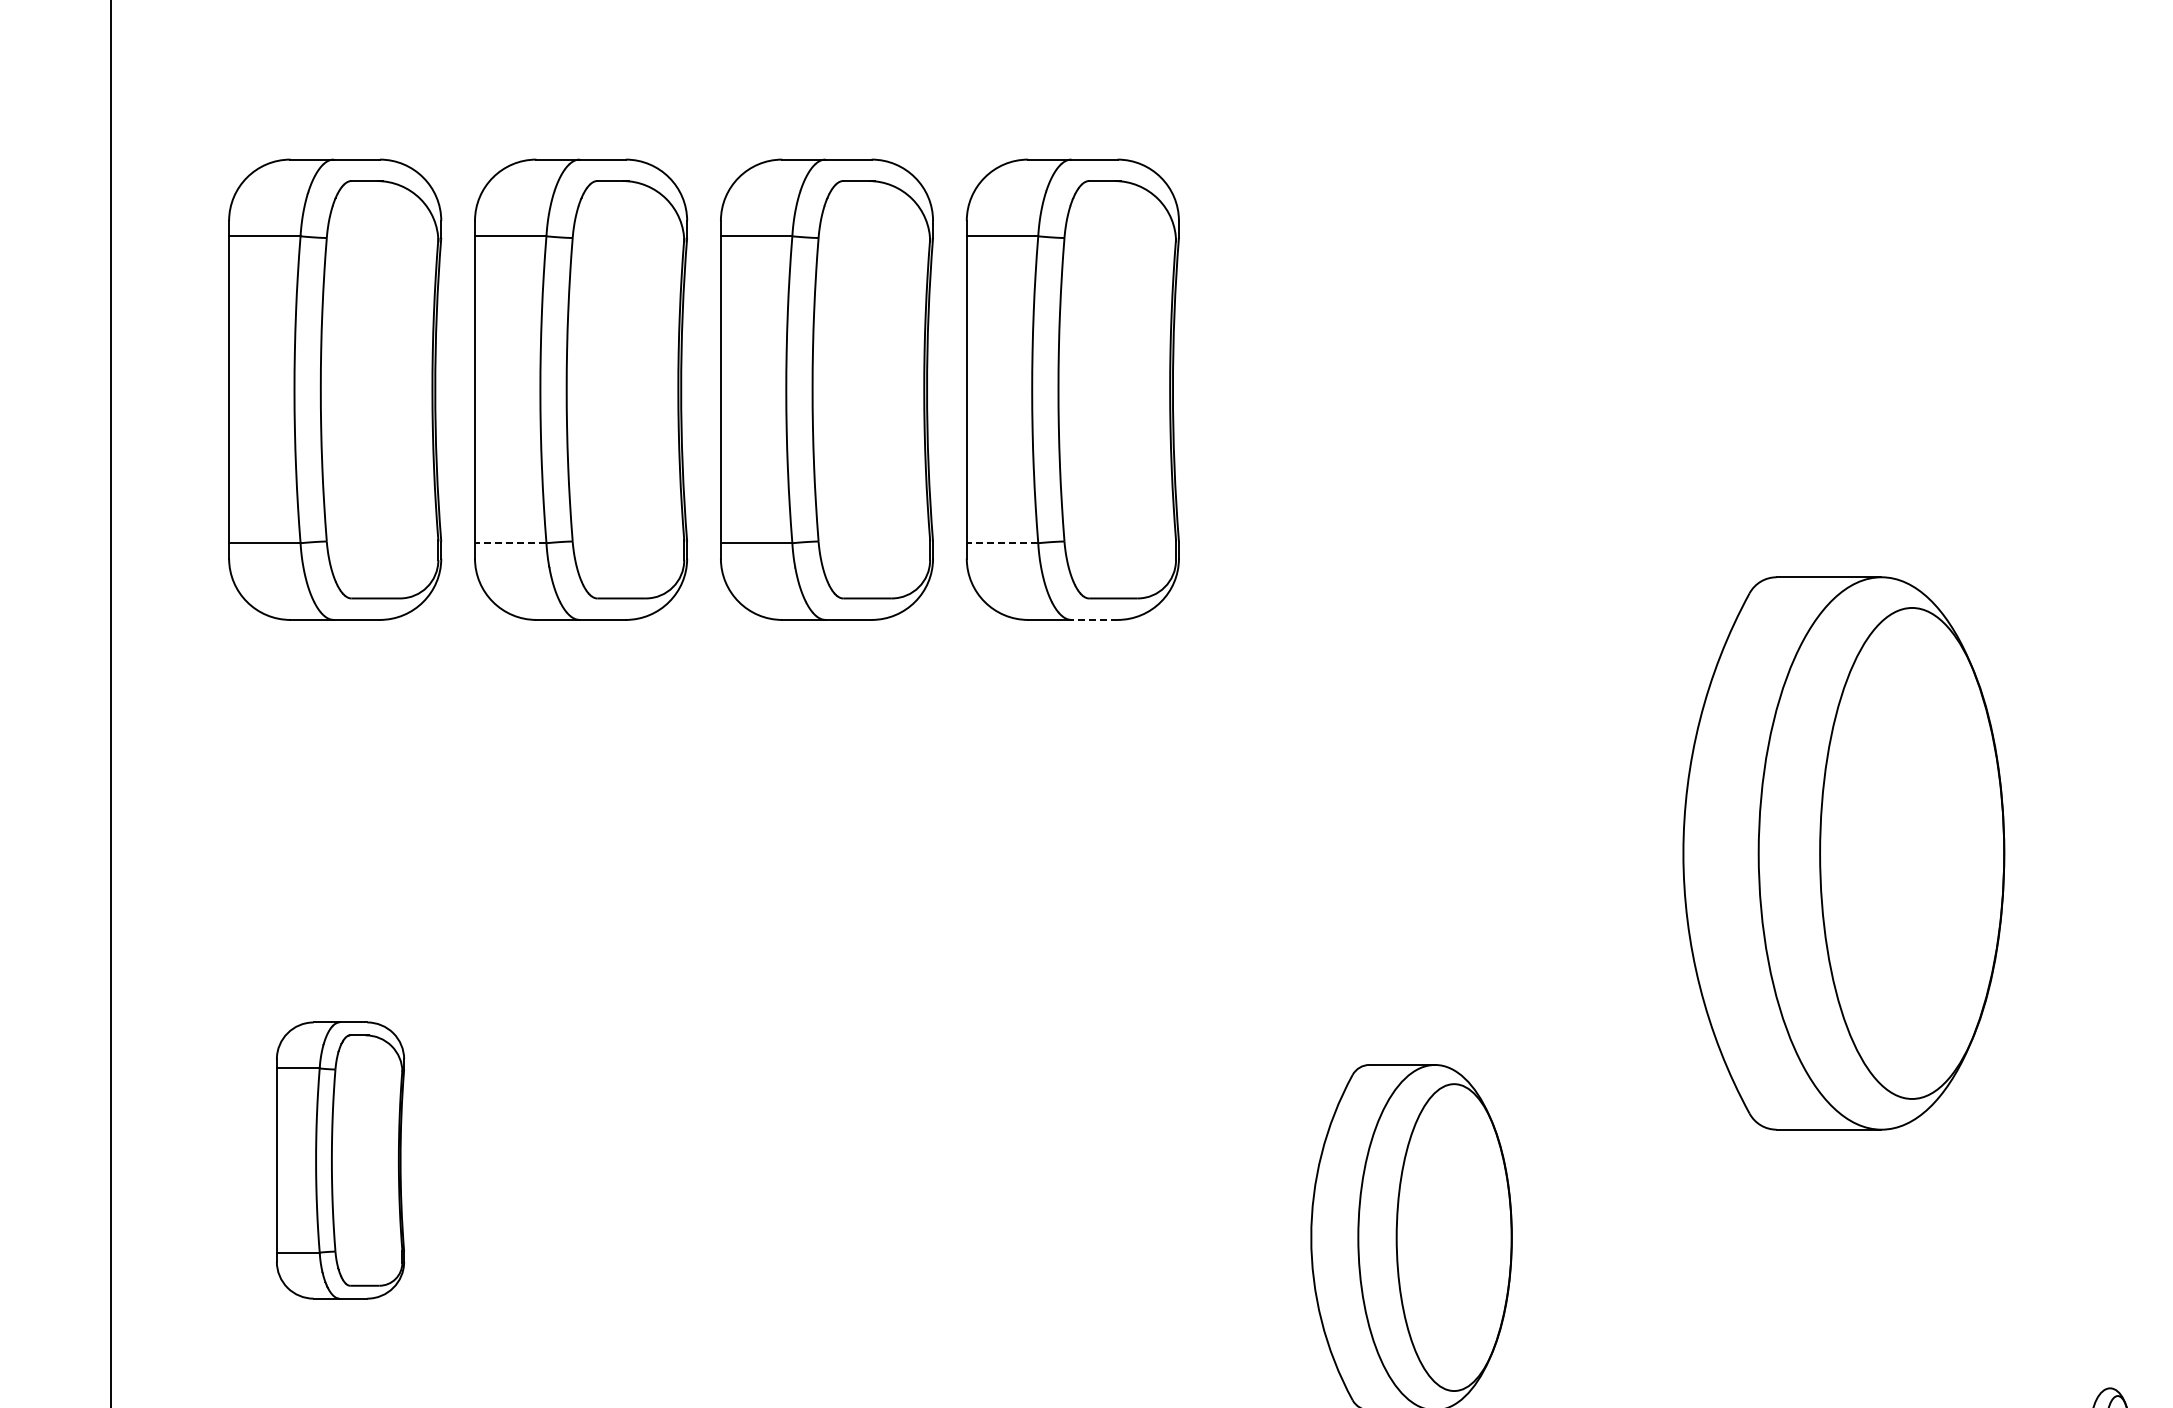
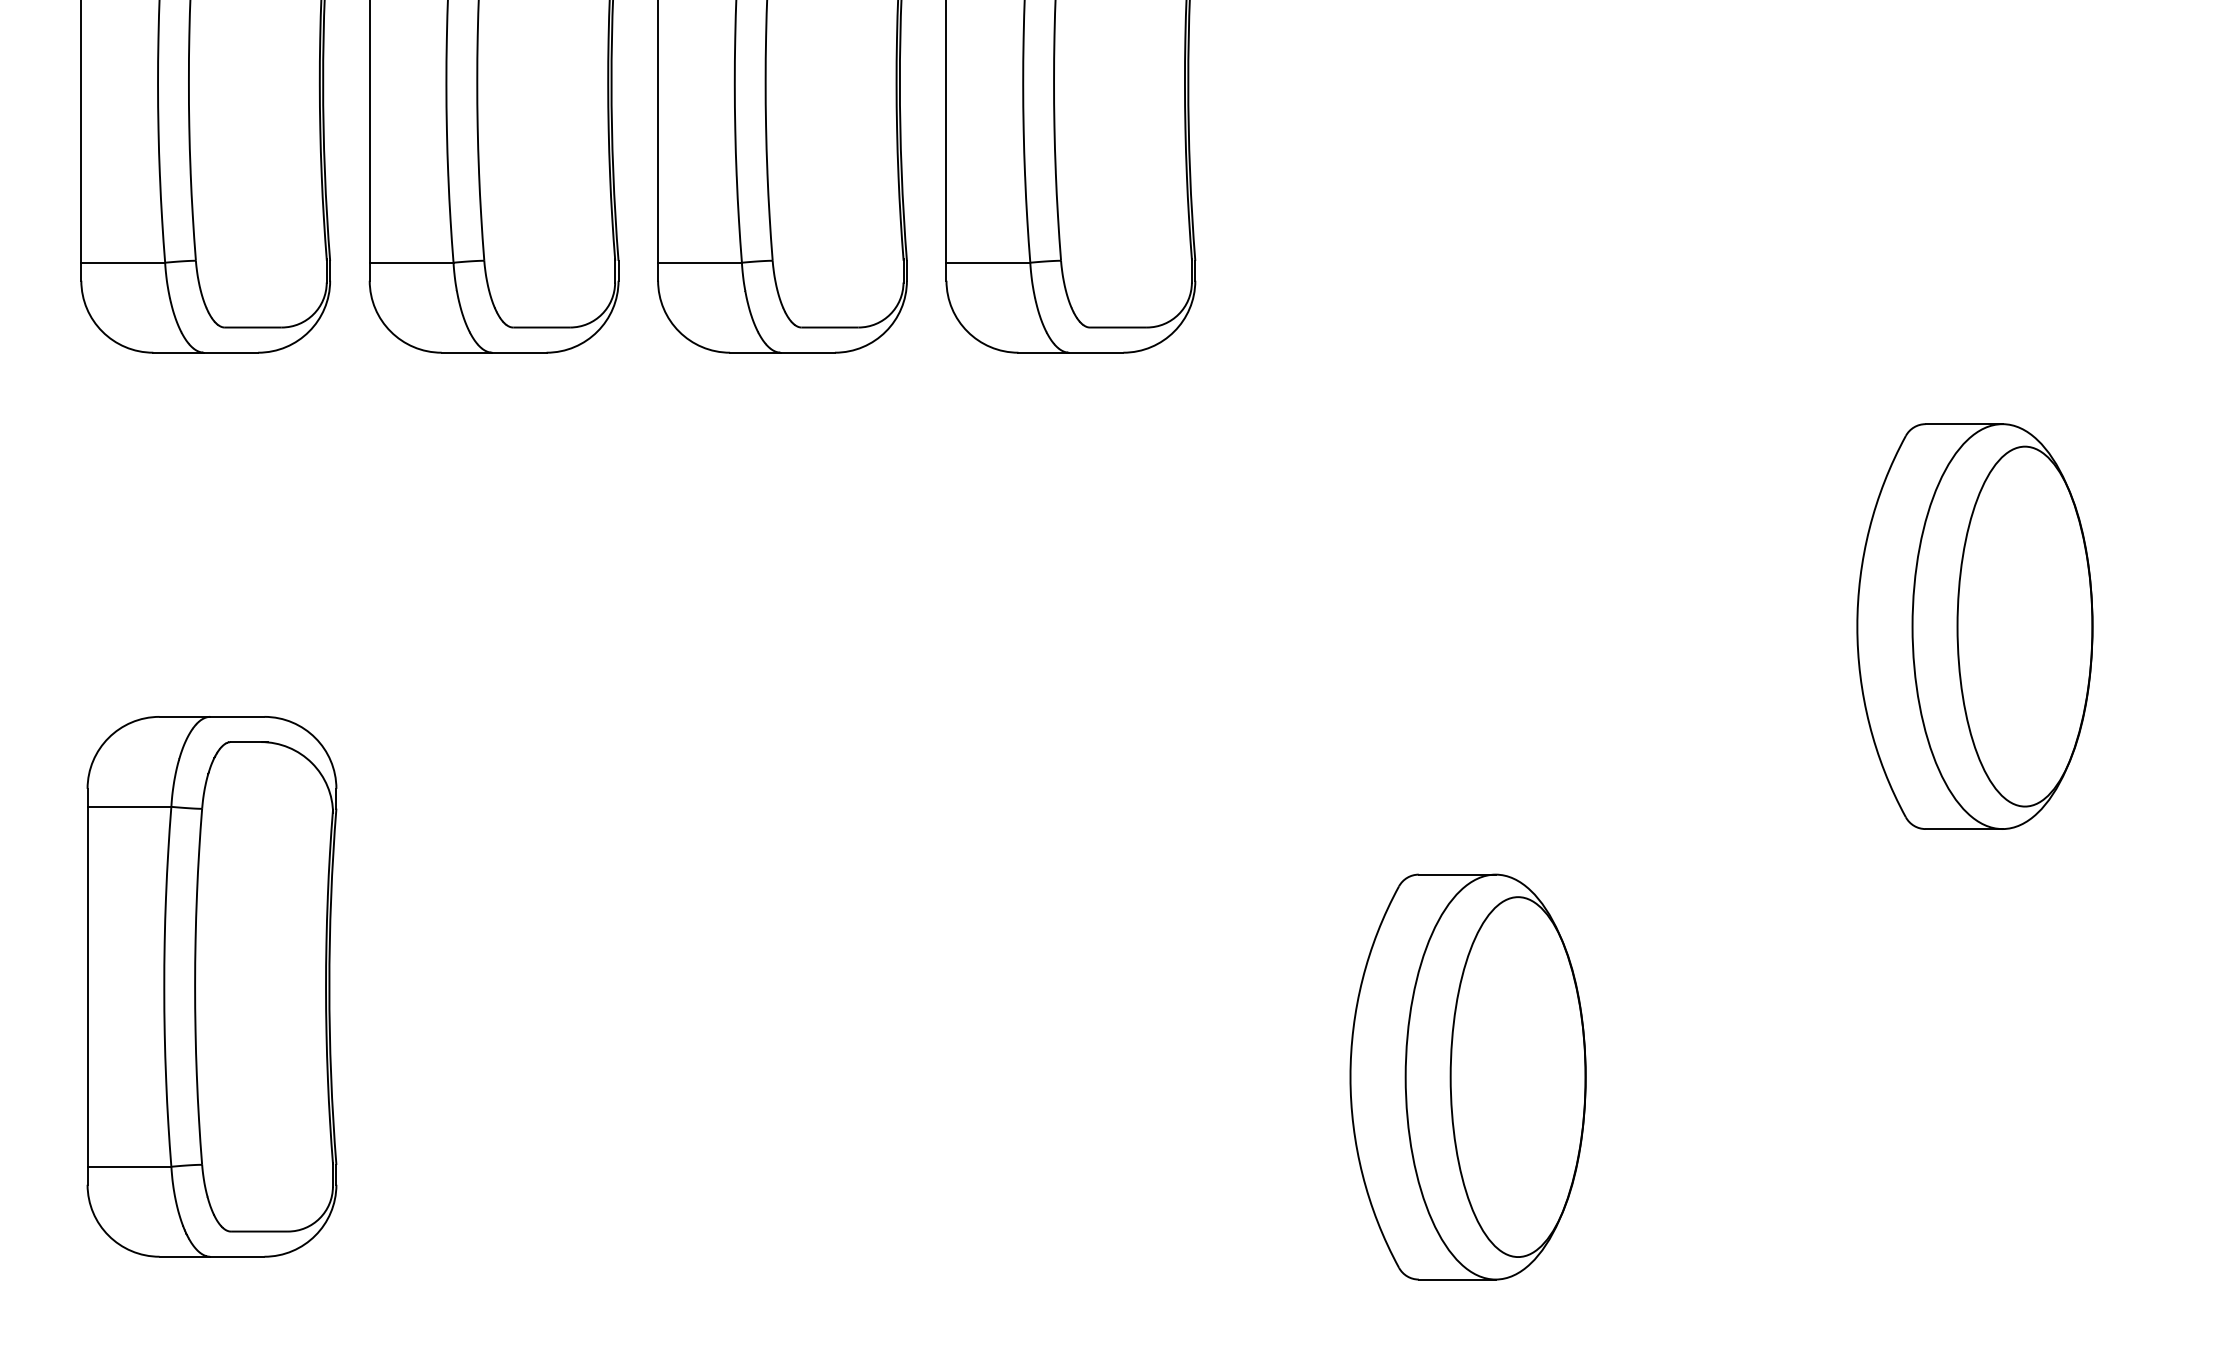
line: (510, 543) -> (411, 263), dashed -> solid
line: (1002, 543) -> (988, 263), dashed -> solid
line: (1094, 619) -> (1096, 352), dashed -> solid
part: (1843, 853) -> (1974, 626), size x0.62
part: (340, 1160) -> (211, 986), size x1.67

